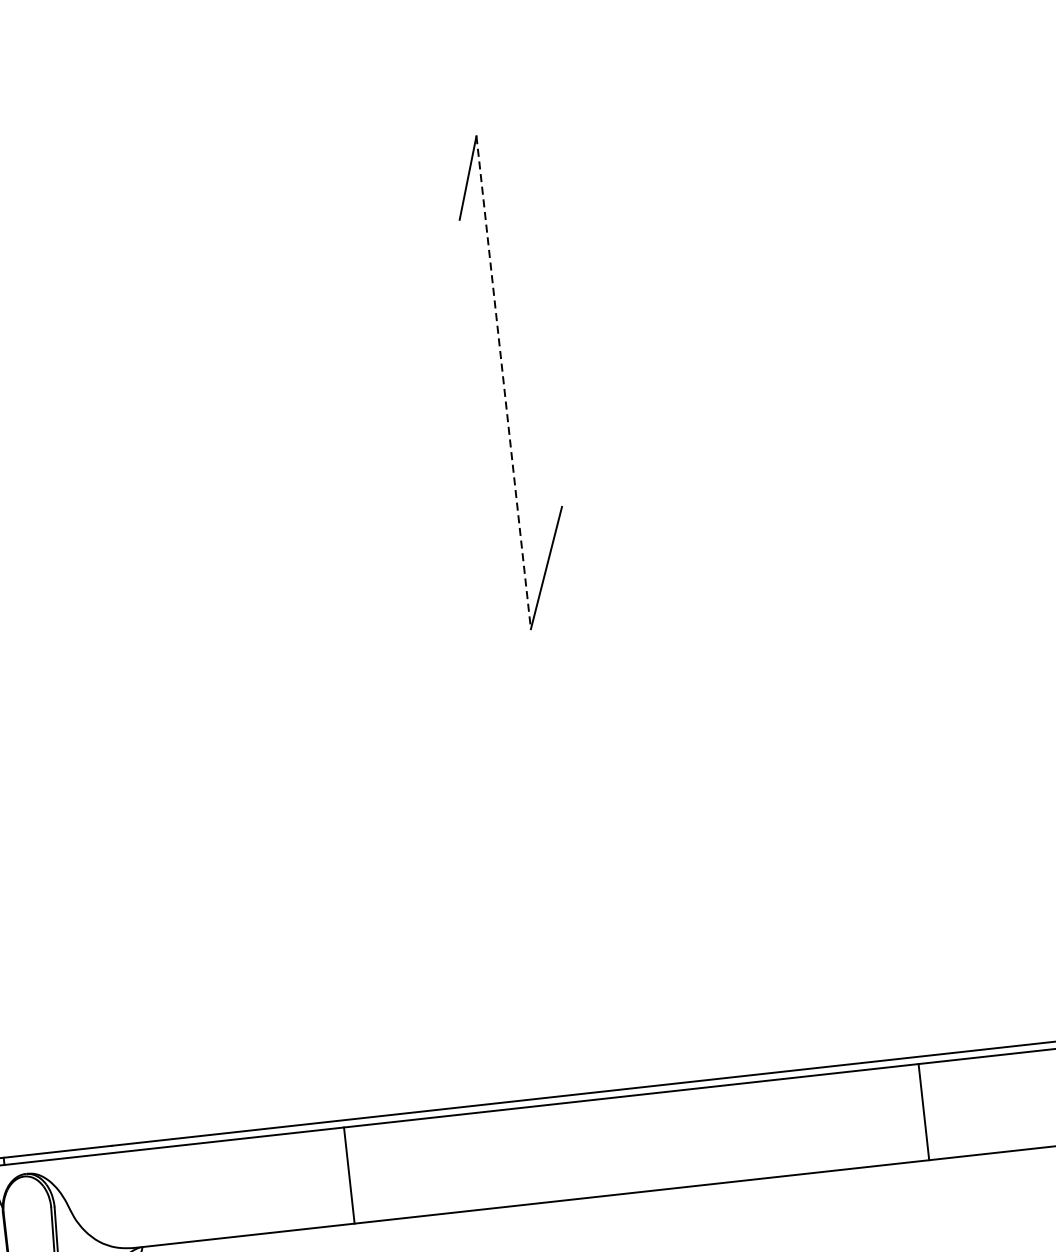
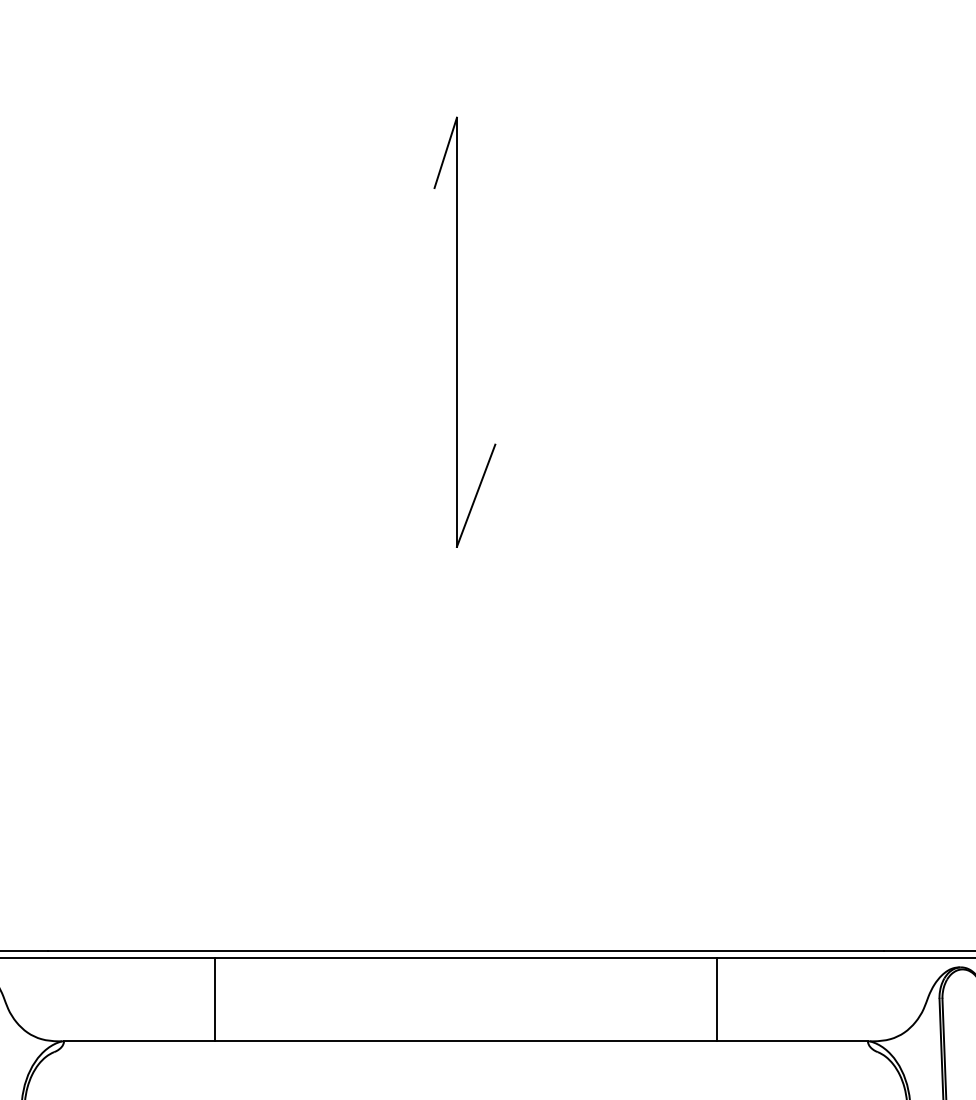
line: (503, 382) -> (456, 332), dashed -> solid
line: (924, 1112) -> (717, 999), moved
line: (348, 1175) -> (214, 999), moved

